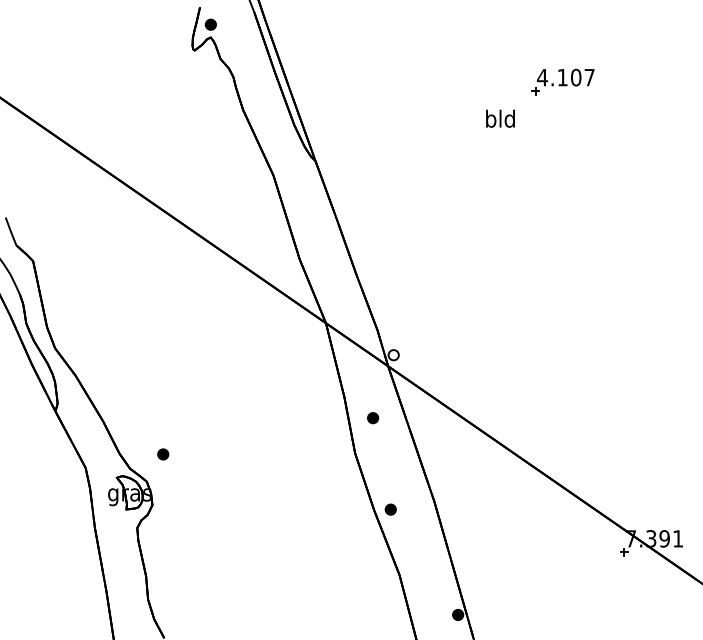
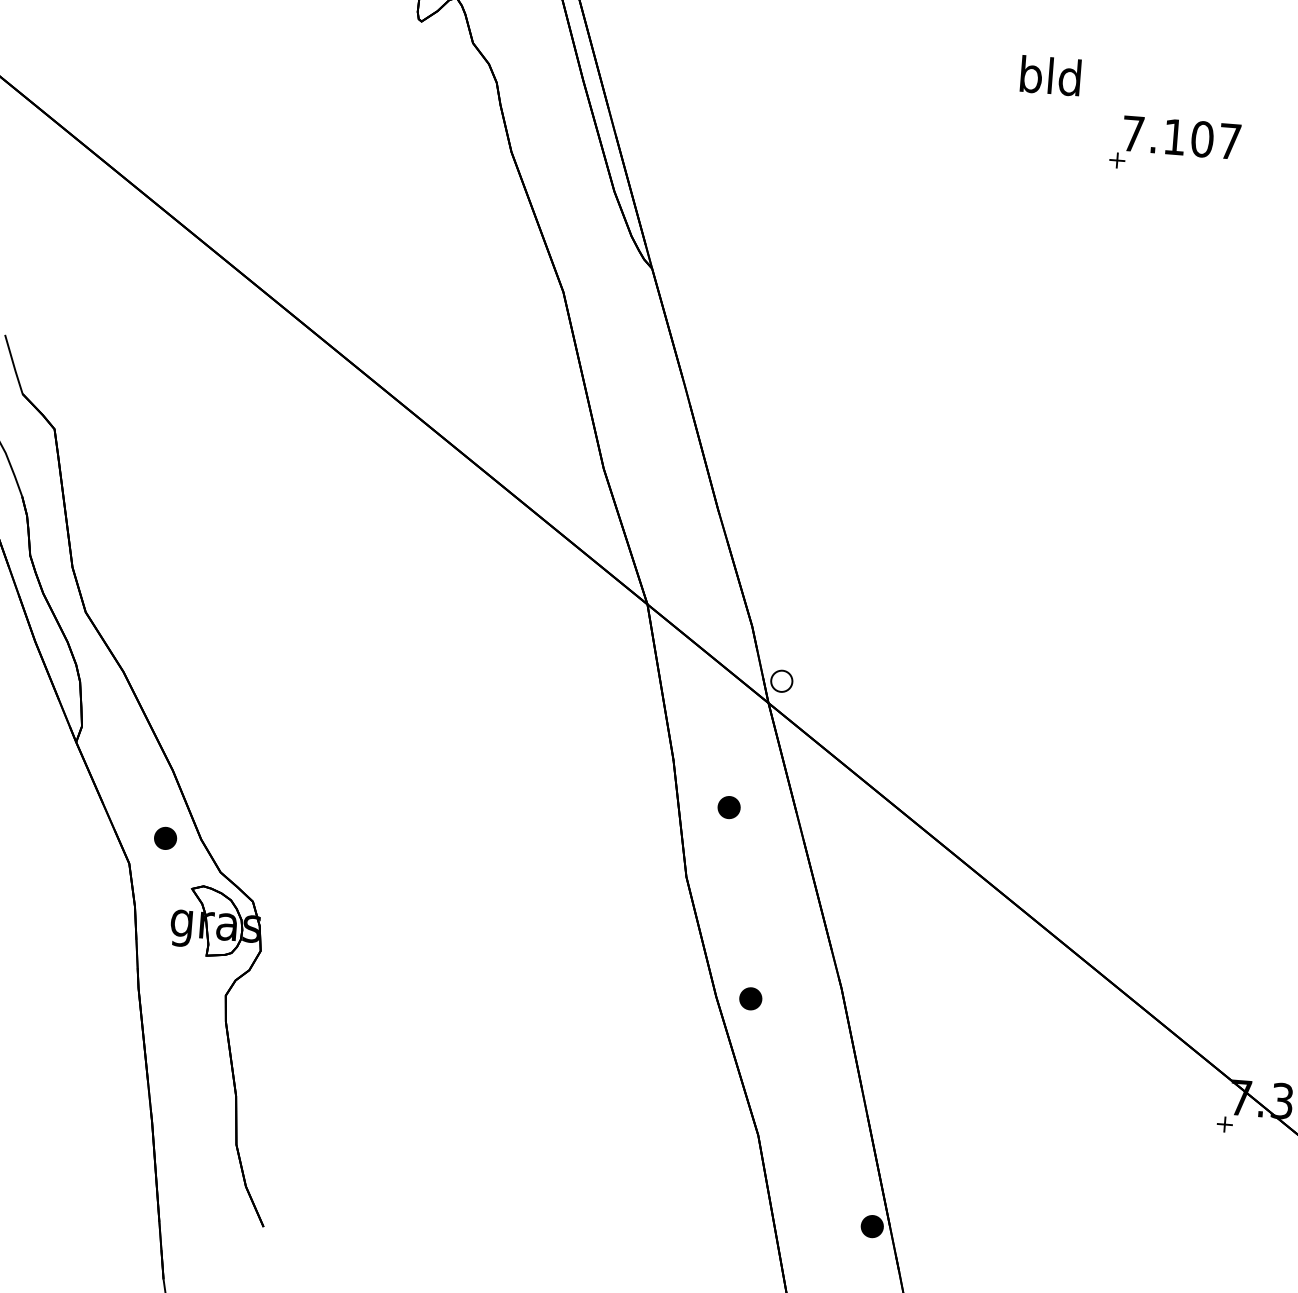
text: (542, 77) -> (1133, 133), 4.107 -> 7.107
text: (500, 118) -> (1050, 75), moved
part: (163, 454) -> (166, 838), moved

